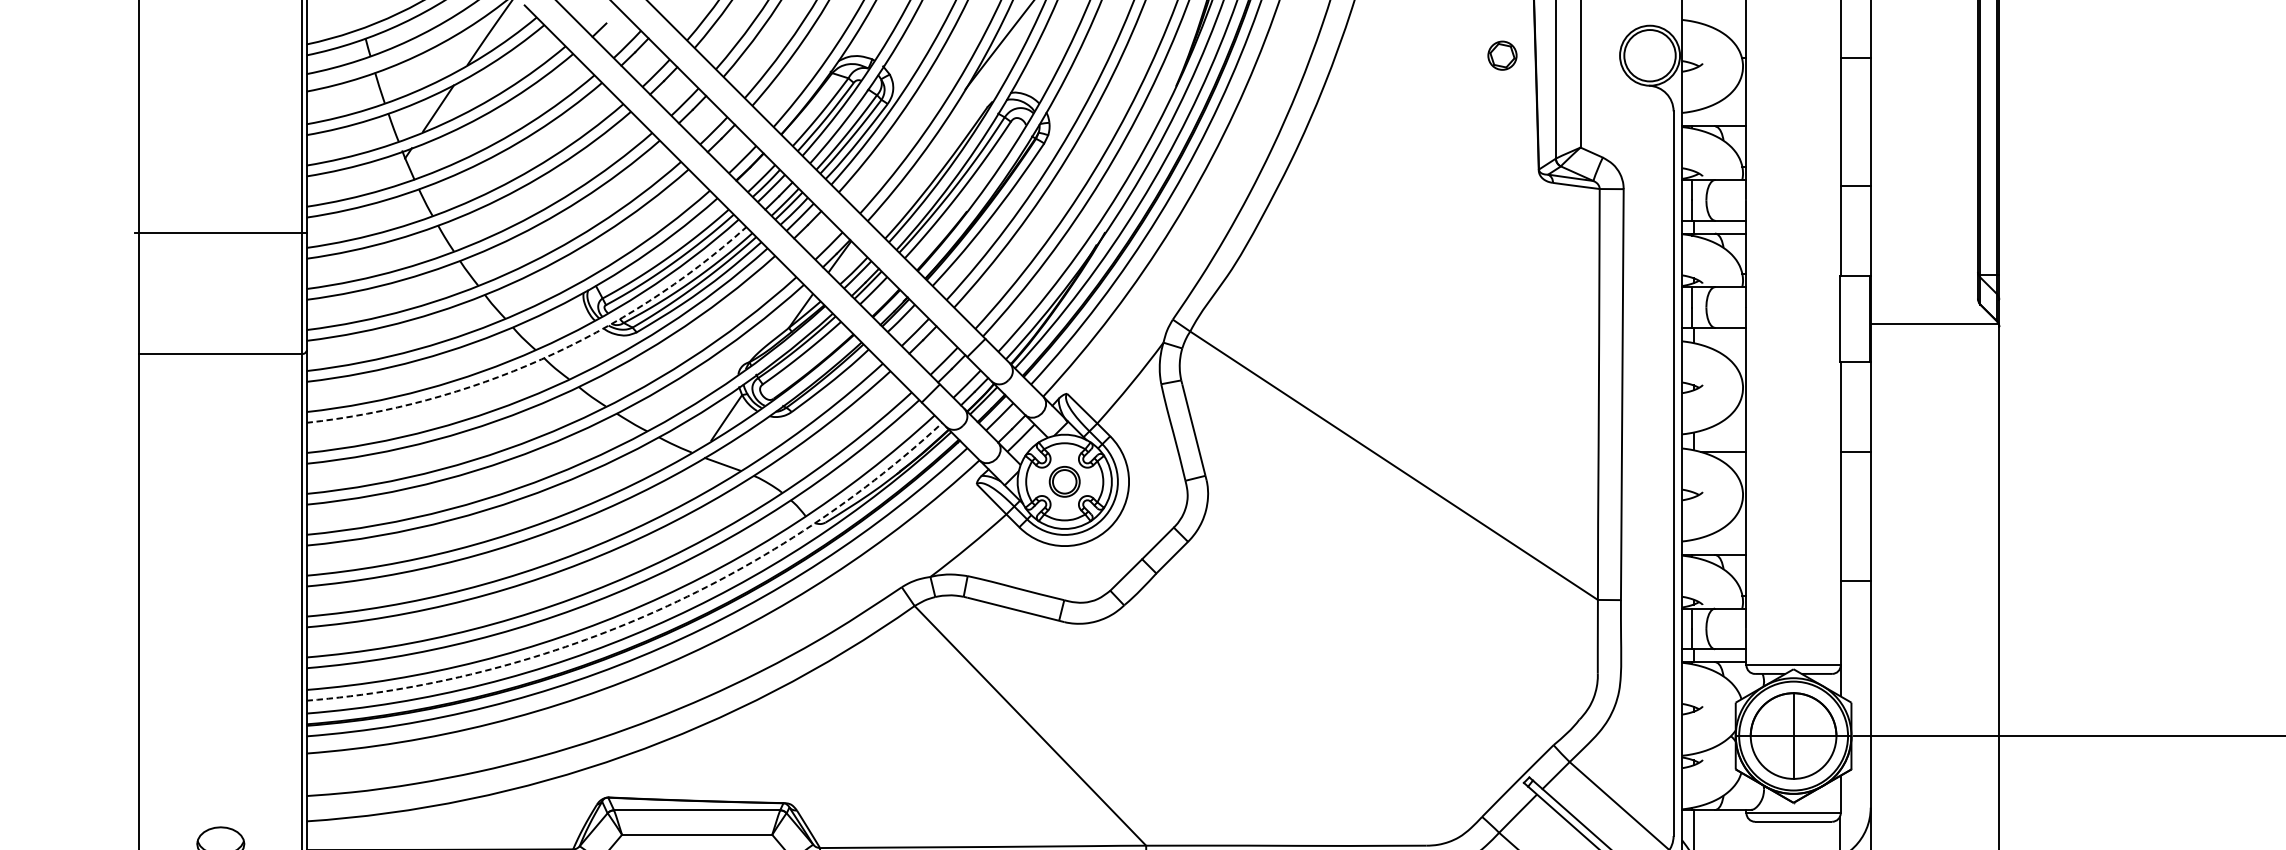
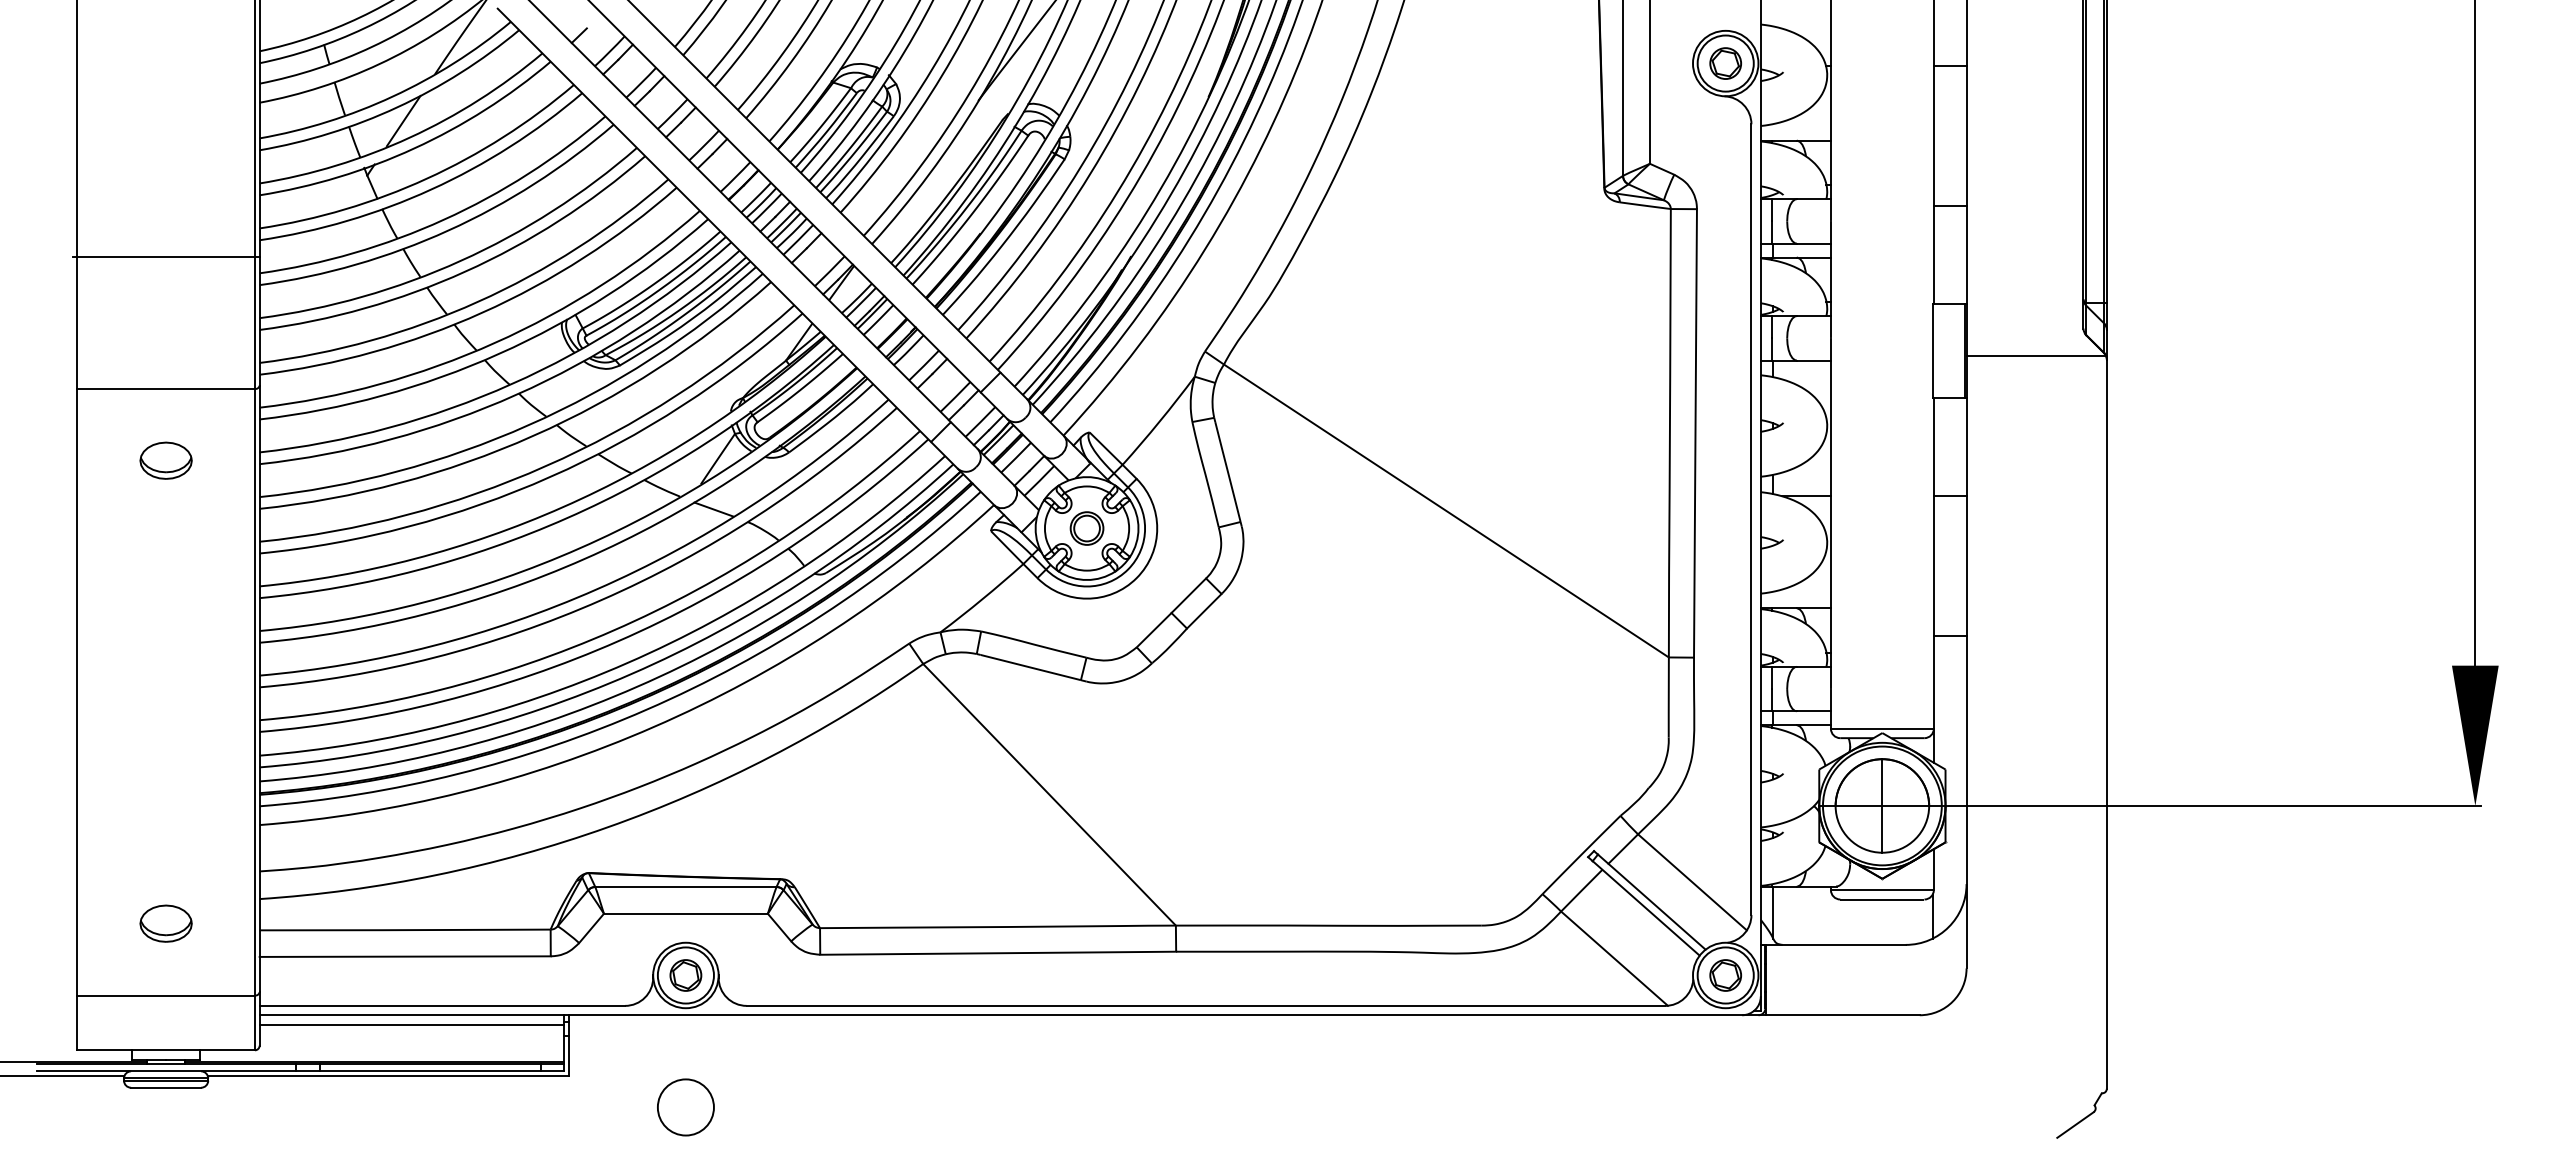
part: (1502, 55) -> (1725, 63), moved
arc: (541, 358) -> (516, 394), dashed -> solid
part: (220, 419) -> (165, 460), added
arc: (647, 614) -> (631, 673), dashed -> solid

